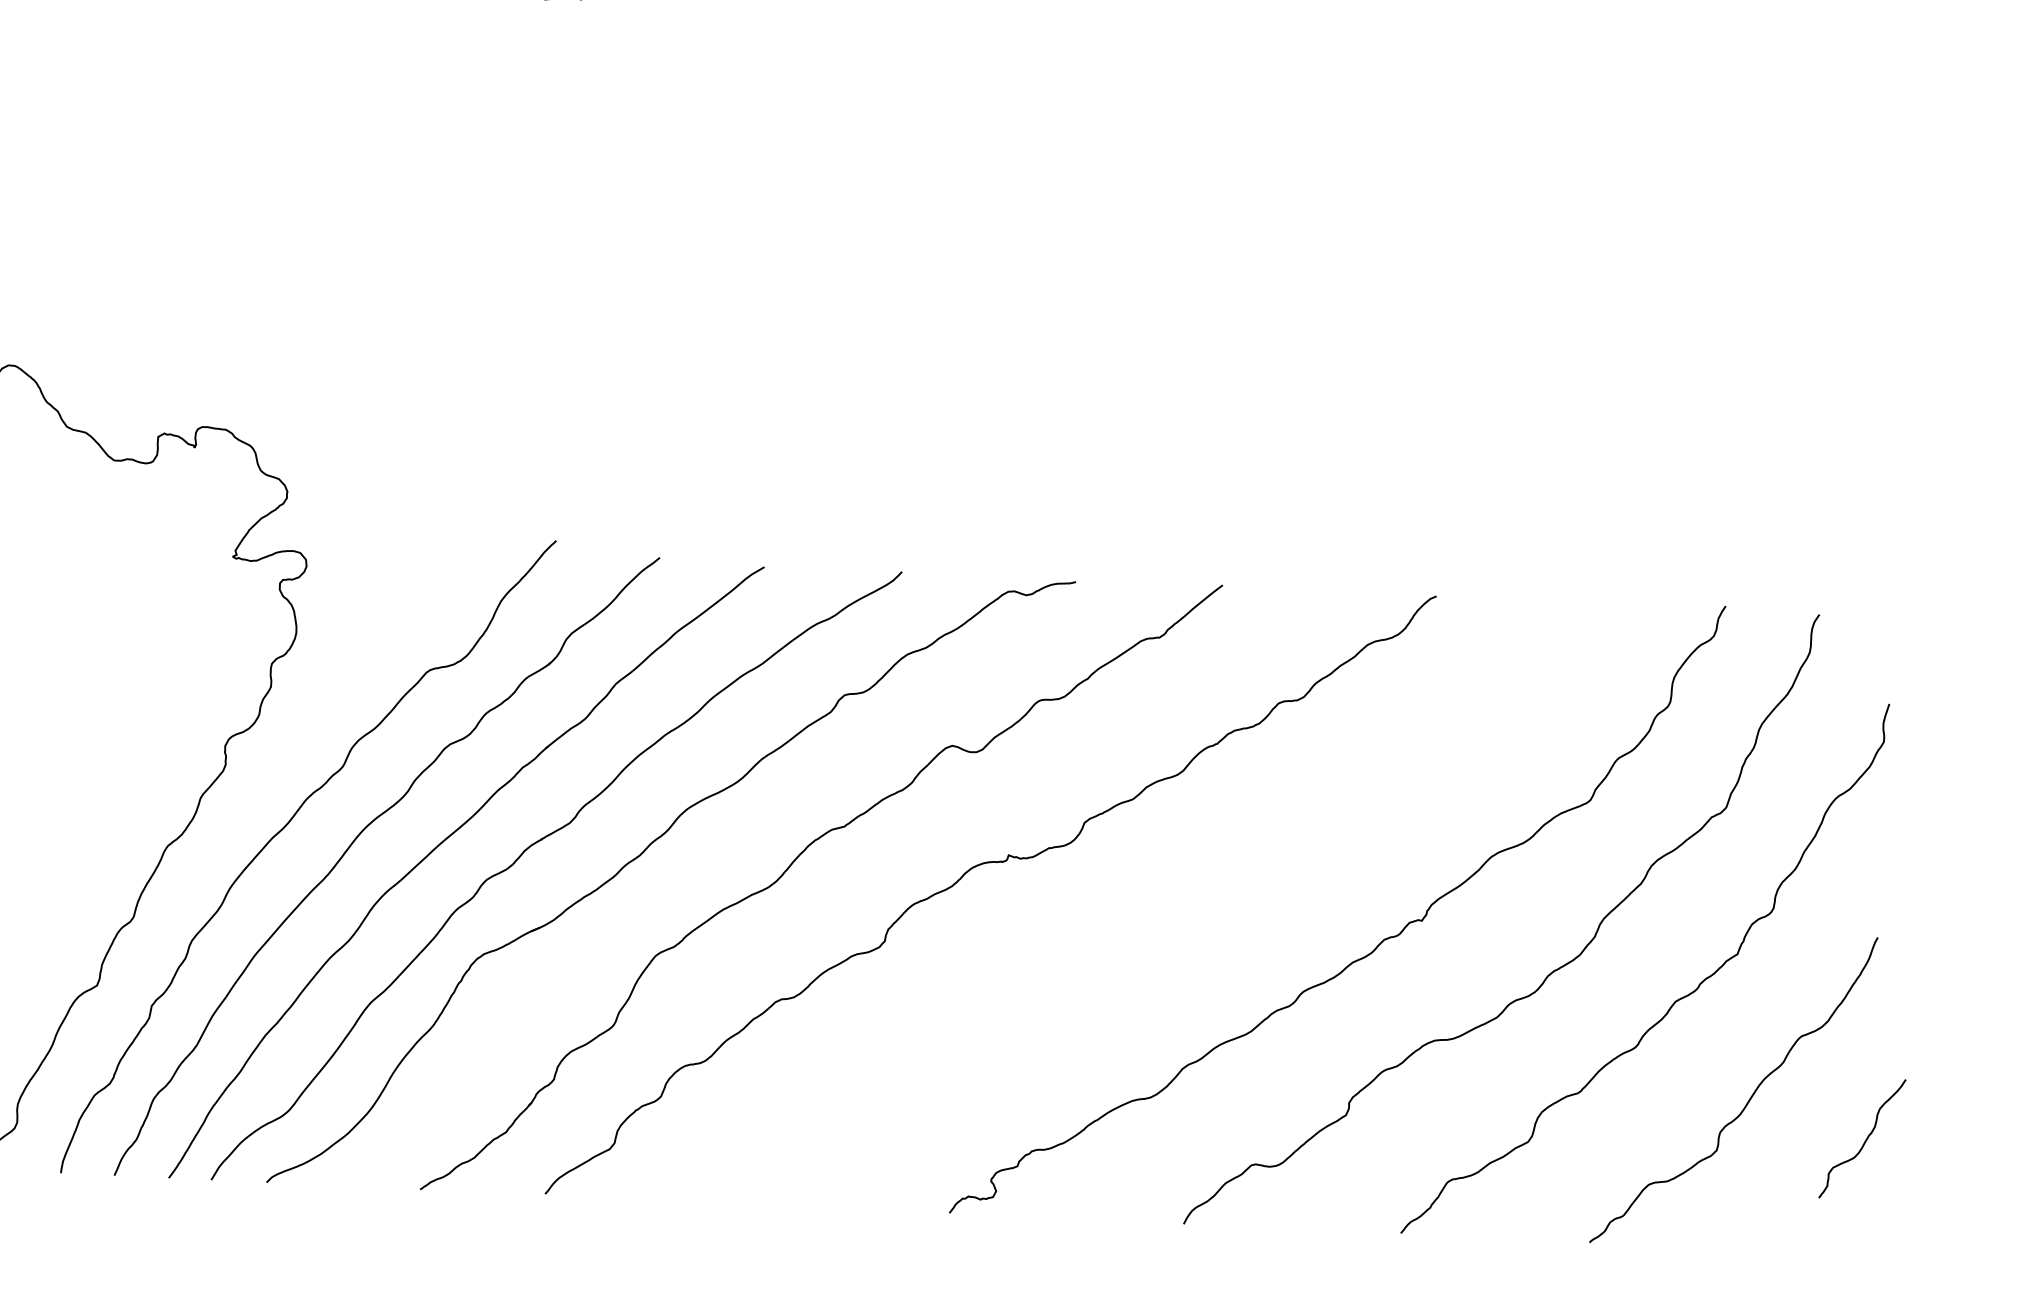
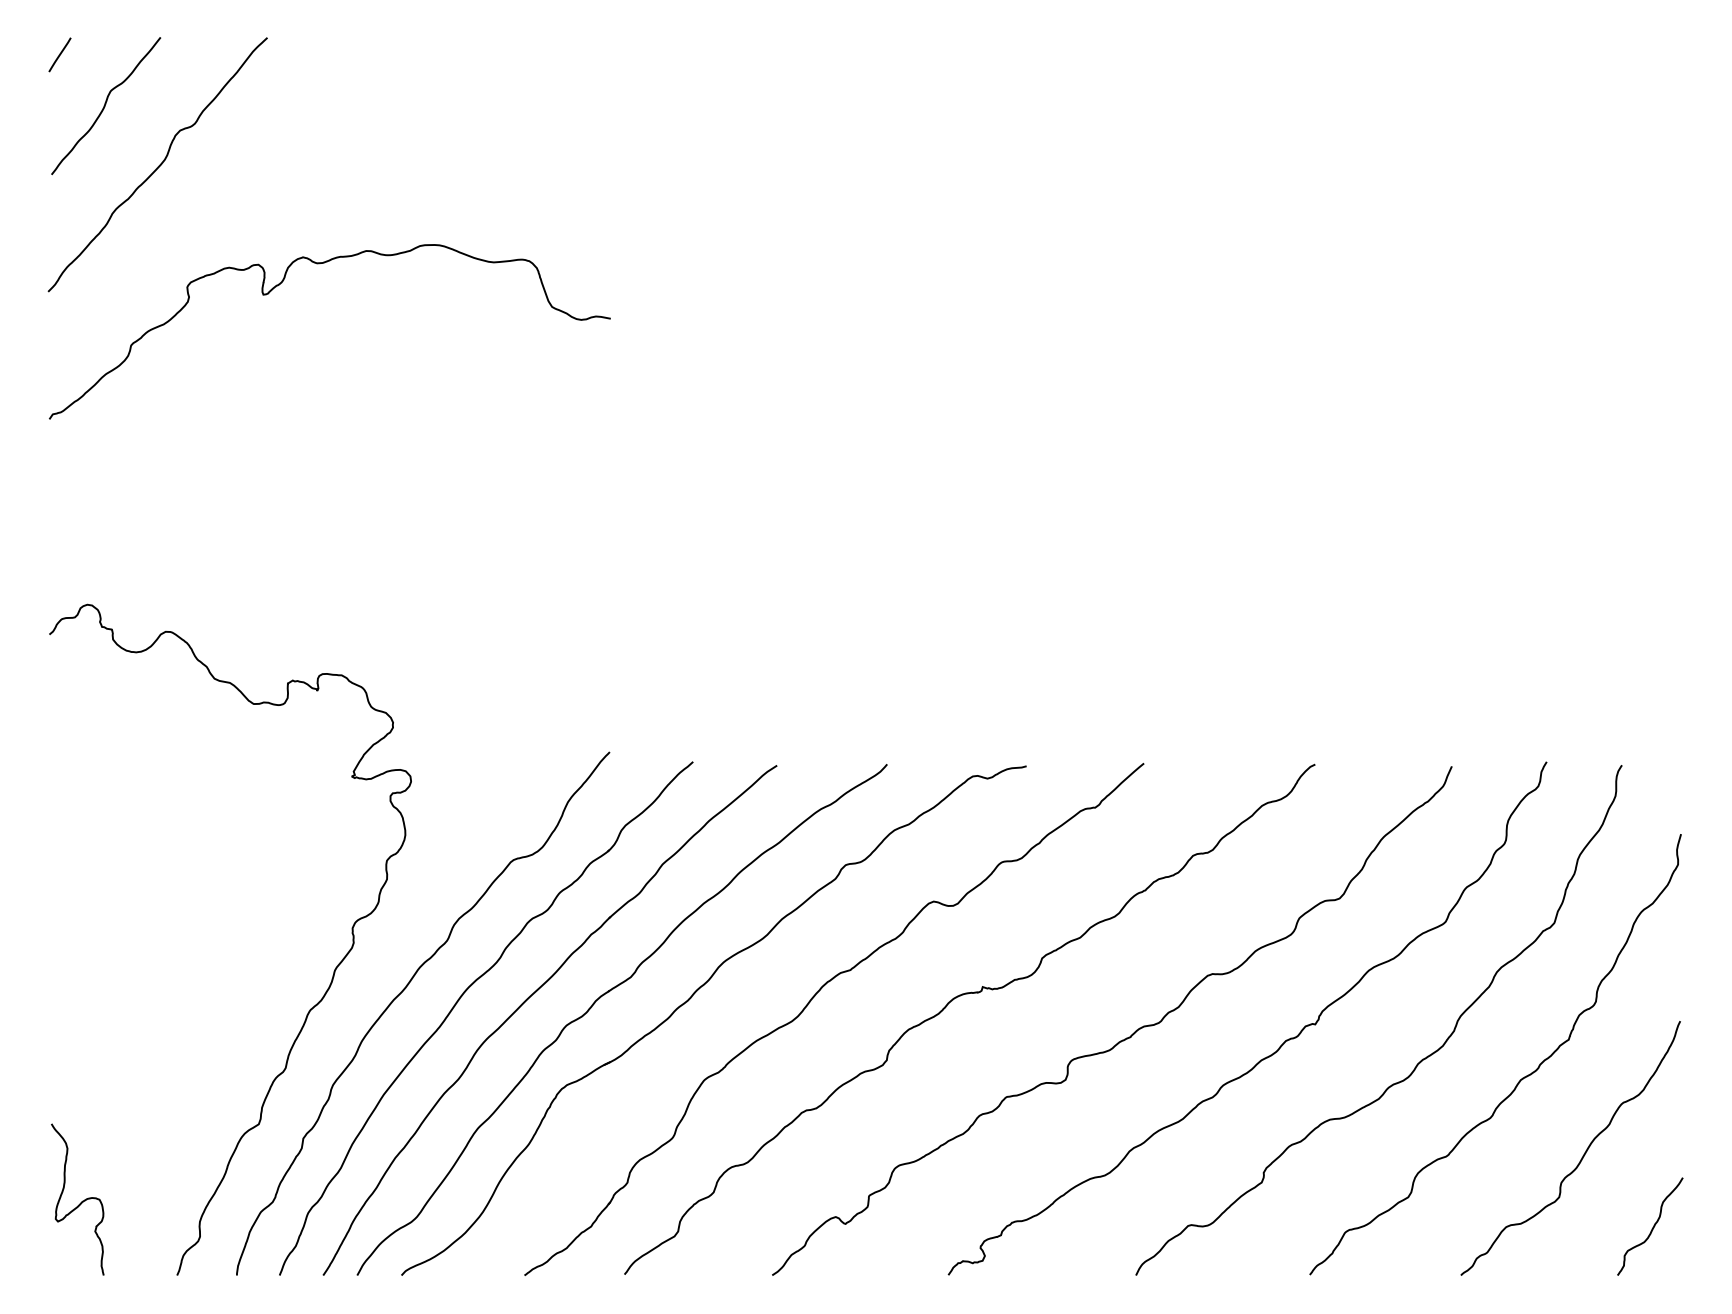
curve: (1180, 928) -> (1122, 1039), added
curve: (1865, 1140) -> (1652, 1227), moved

